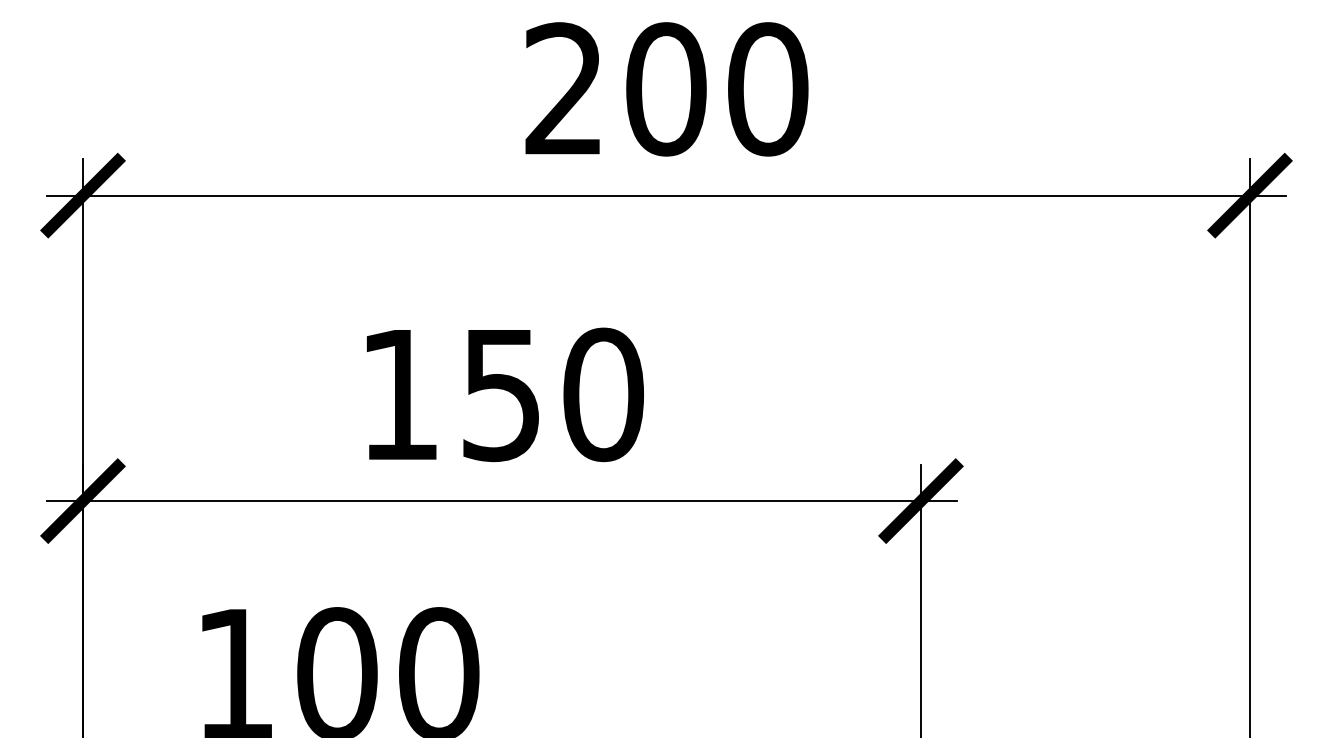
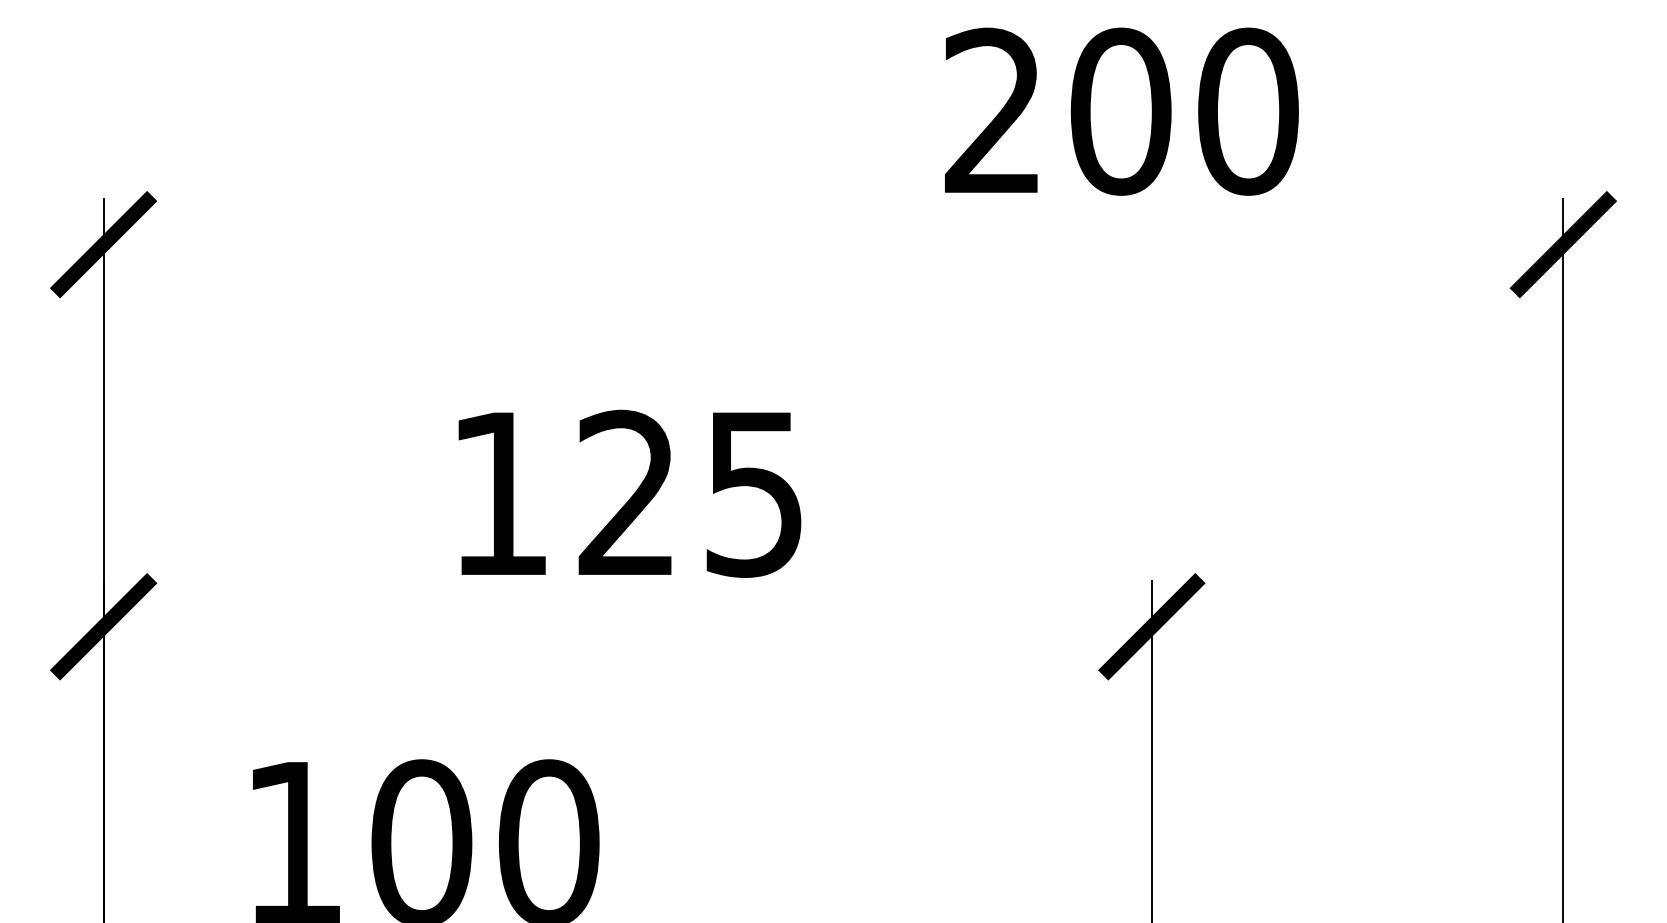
text: (666, 89) -> (1121, 111), moved
line: (666, 195) -> (833, 244), removed
text: (552, 394) -> (690, 493), 150 -> 125
line: (501, 501) -> (627, 627), removed

